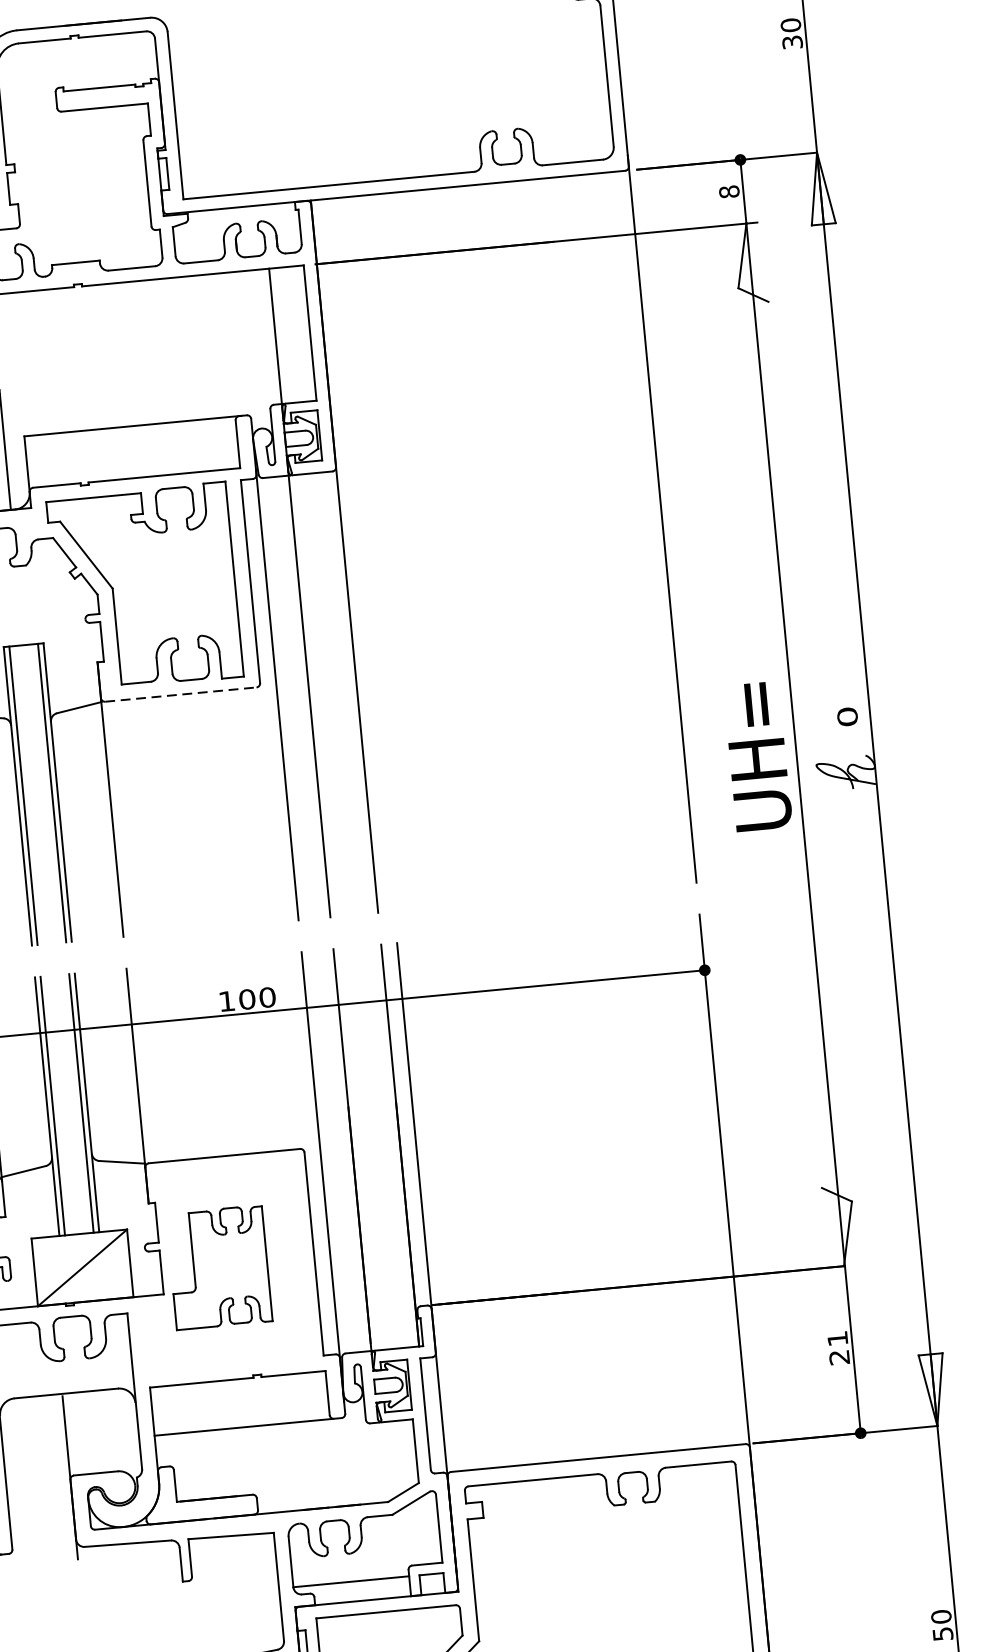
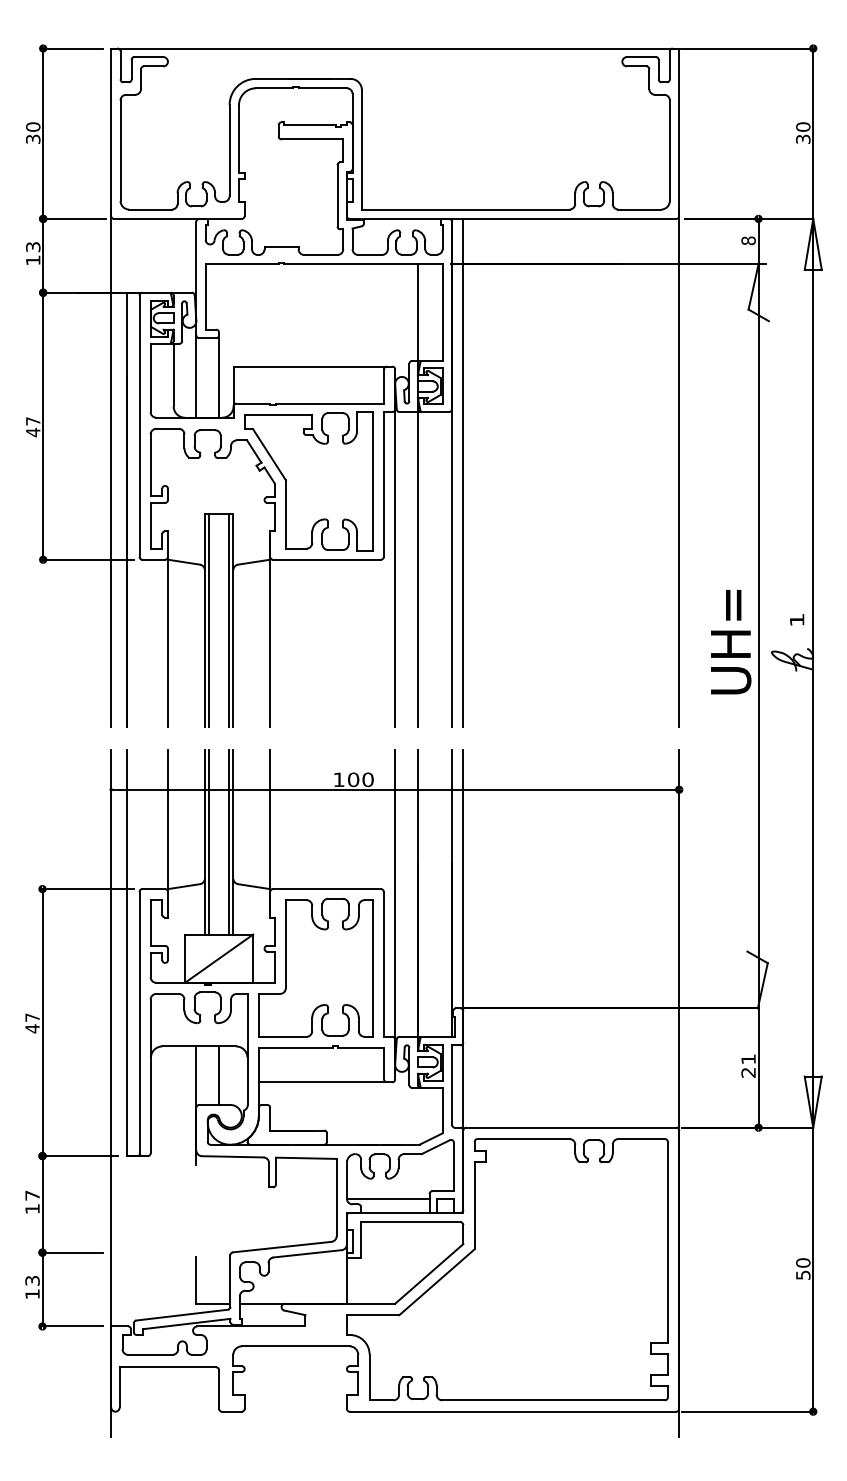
line: (360, 554) -> (463, 472), added
line: (181, 694) -> (327, 559), dashed -> solid
text: (846, 716) -> (796, 619), 0 -> 1
part: (218, 1267) -> (315, 967), size x1.67
line: (98, 1432) -> (219, 1076), added

